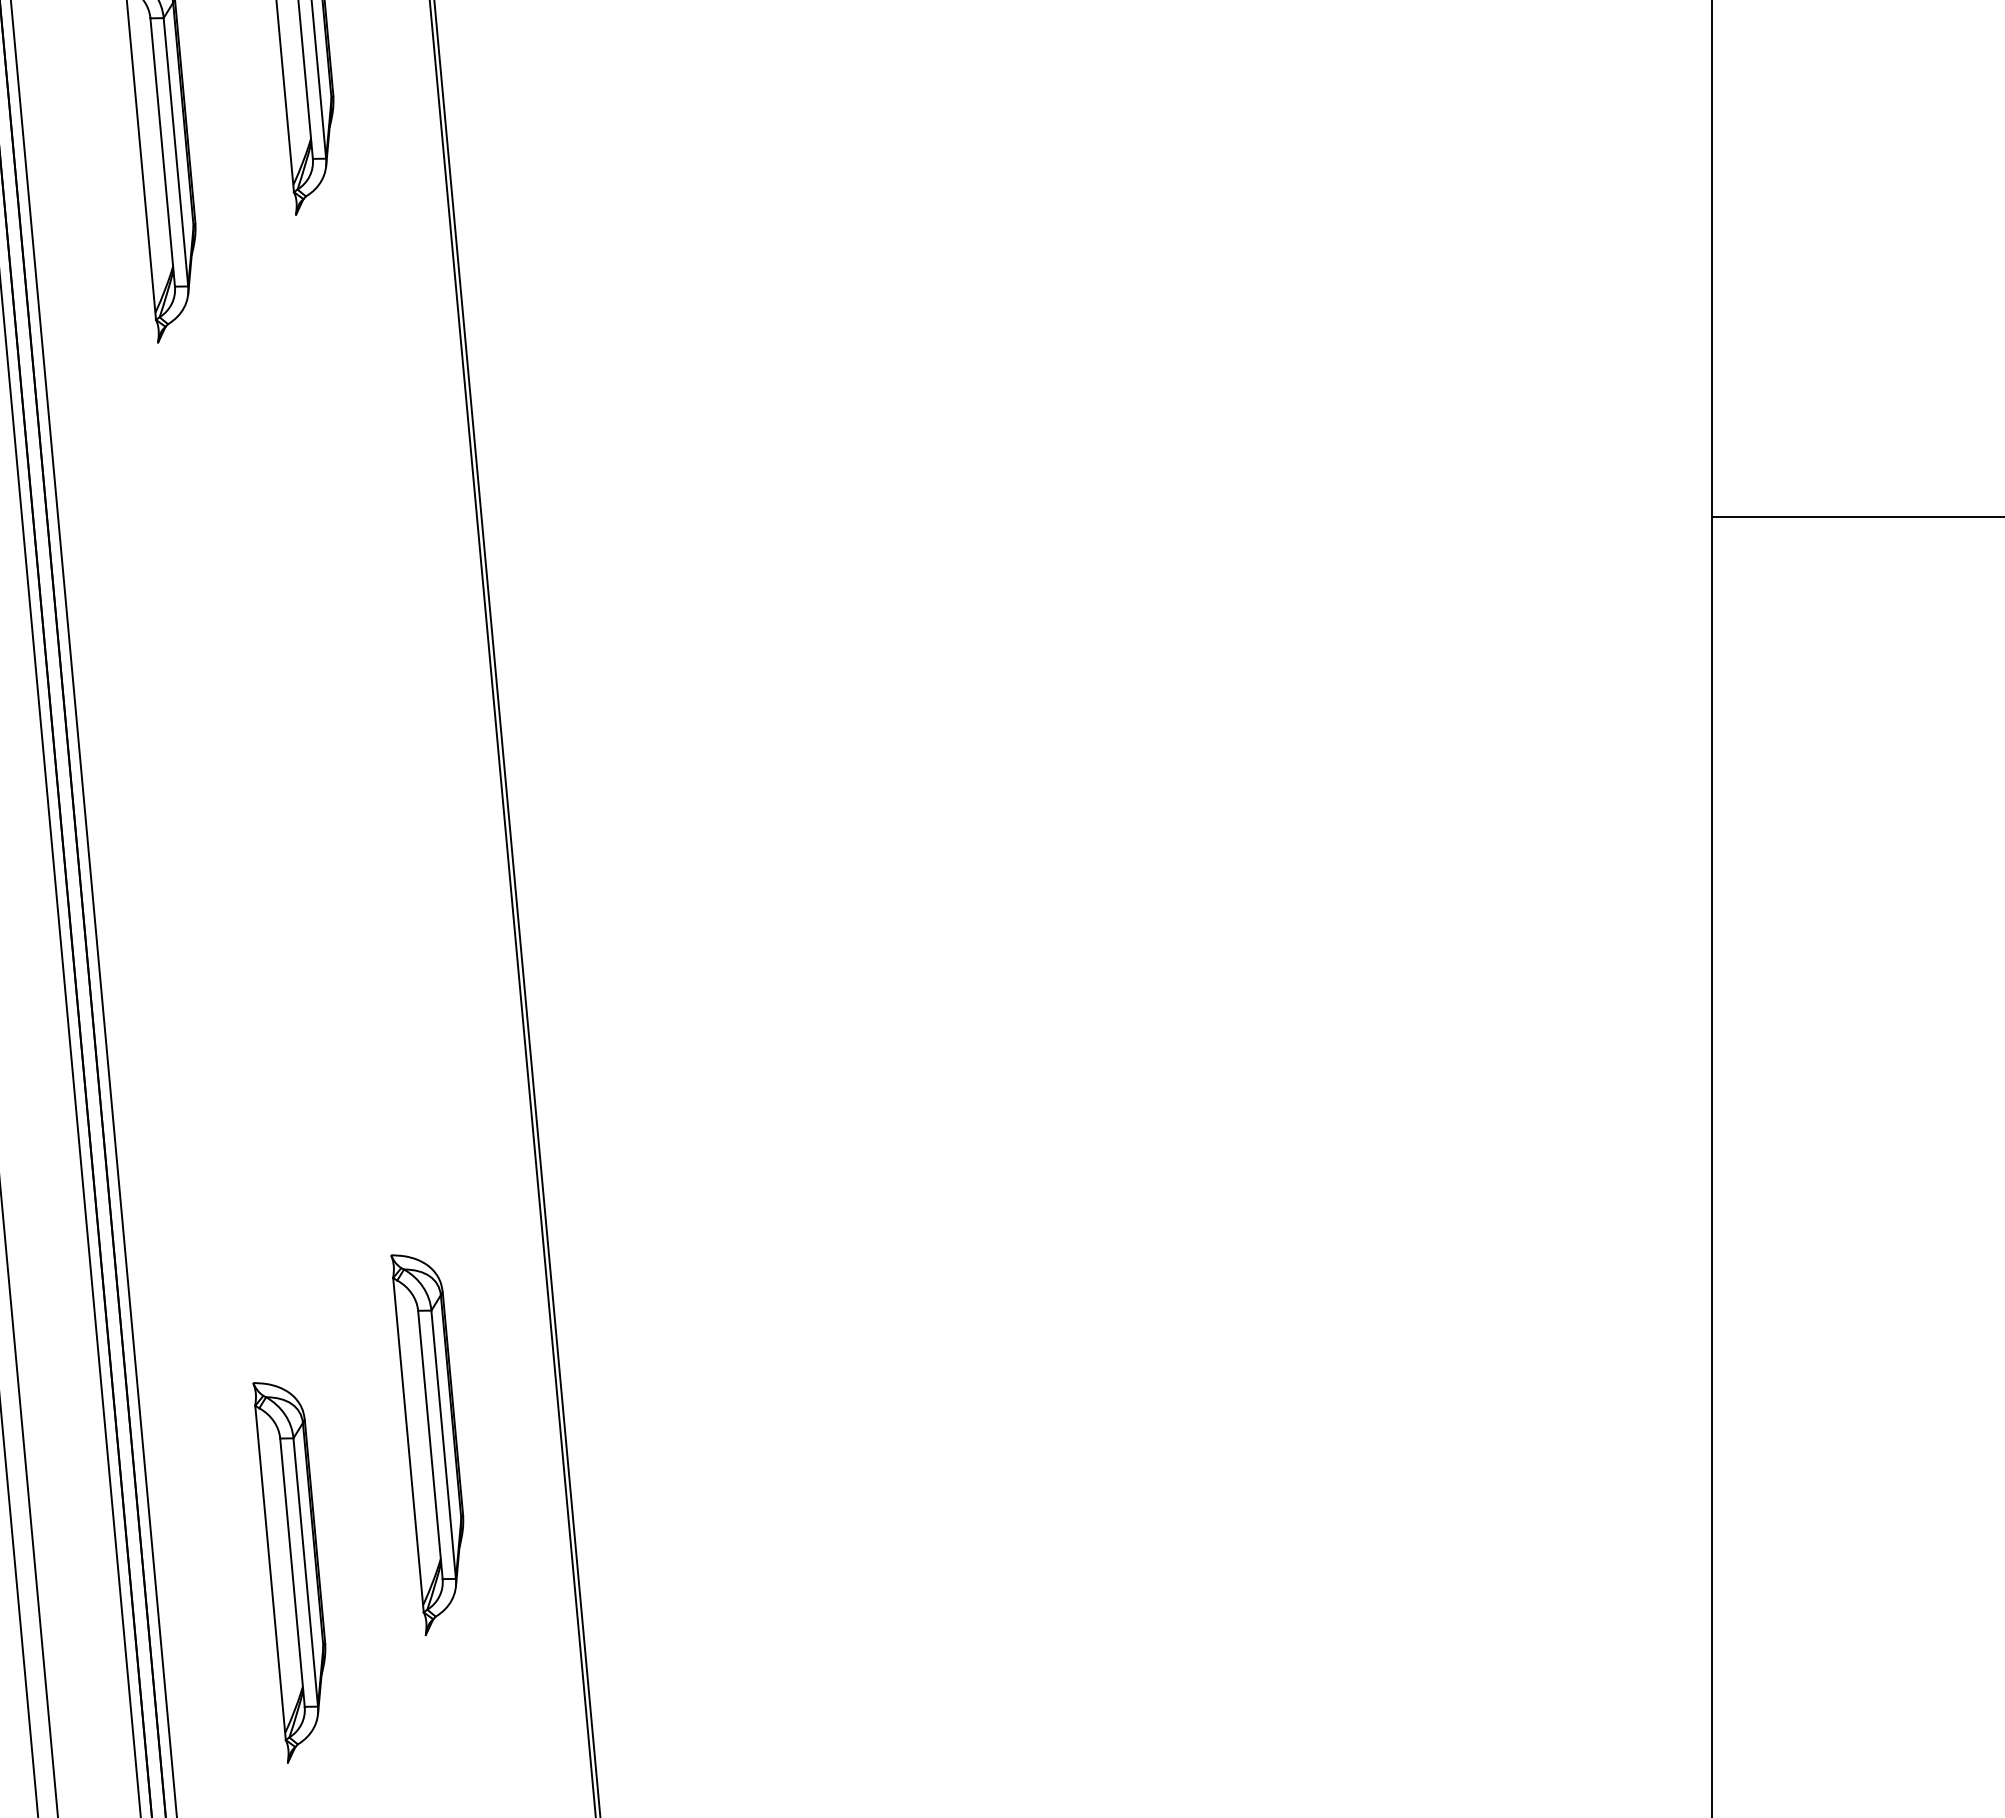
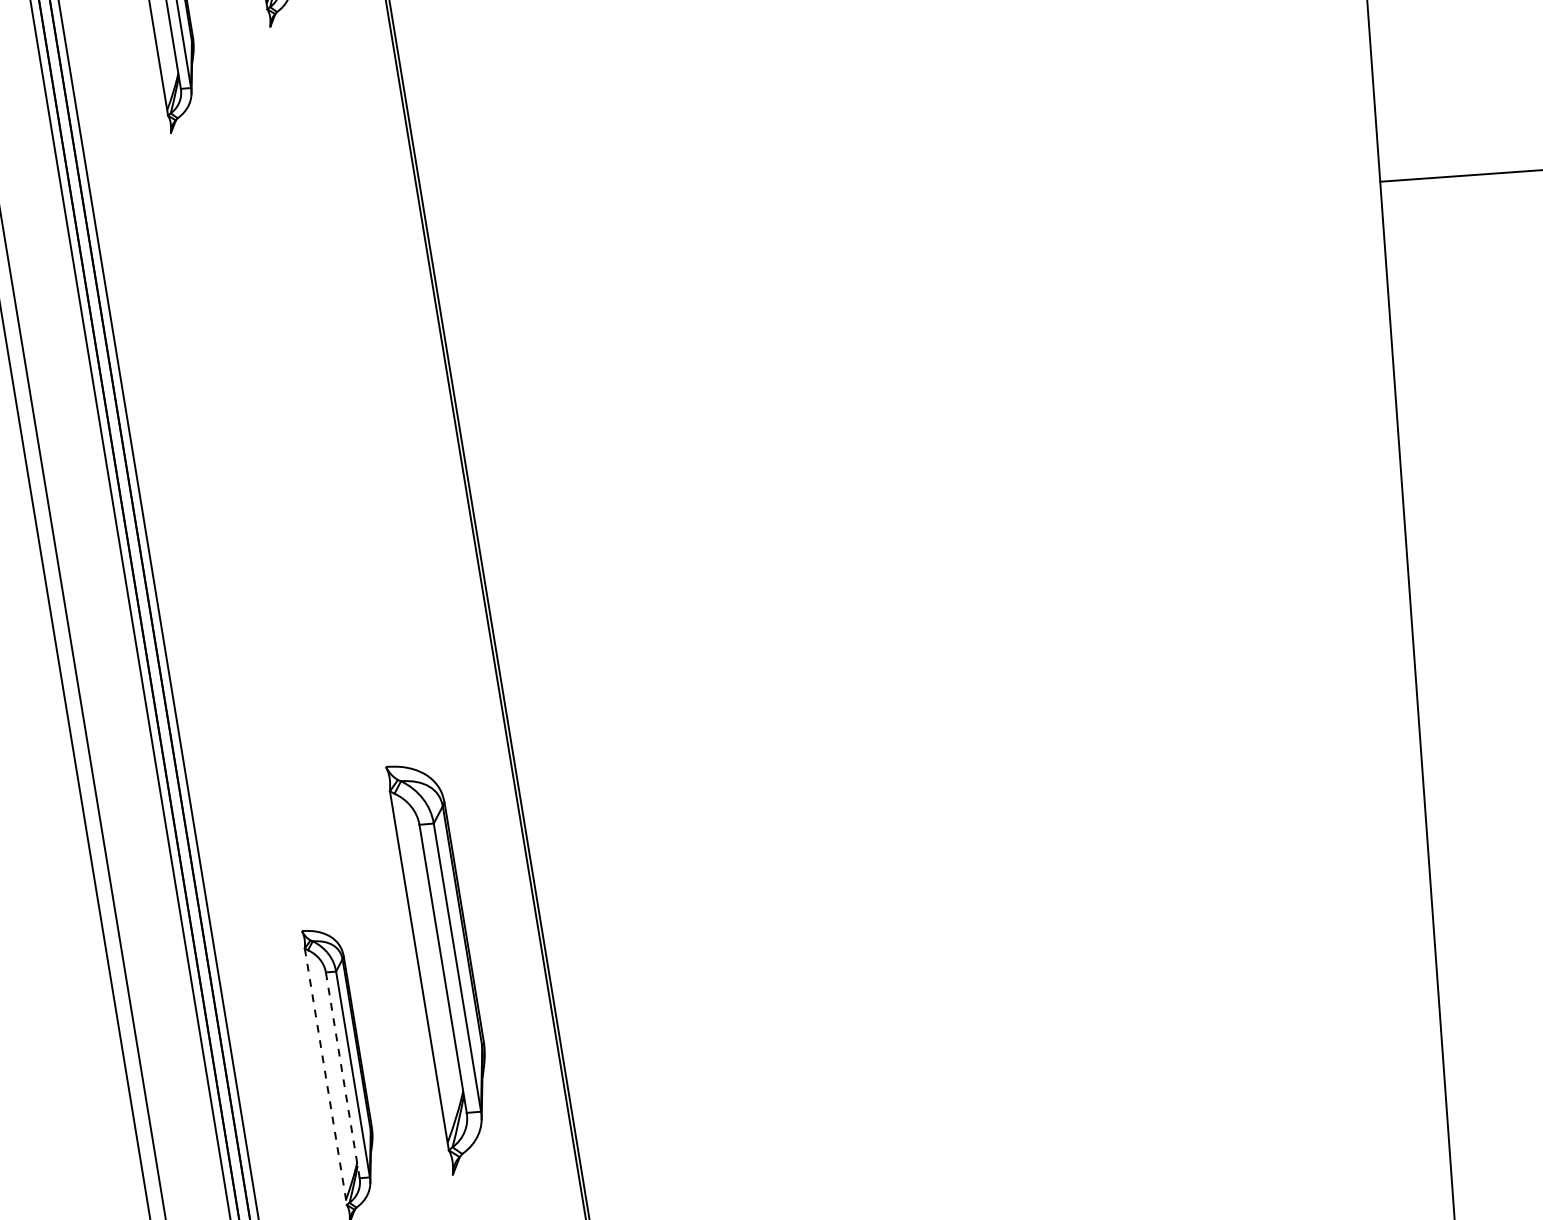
part: (427, 1445) -> (440, 969), size x1.4
line: (270, 1572) -> (325, 1076), solid -> dashed
line: (292, 1572) -> (342, 1075), solid -> dashed

